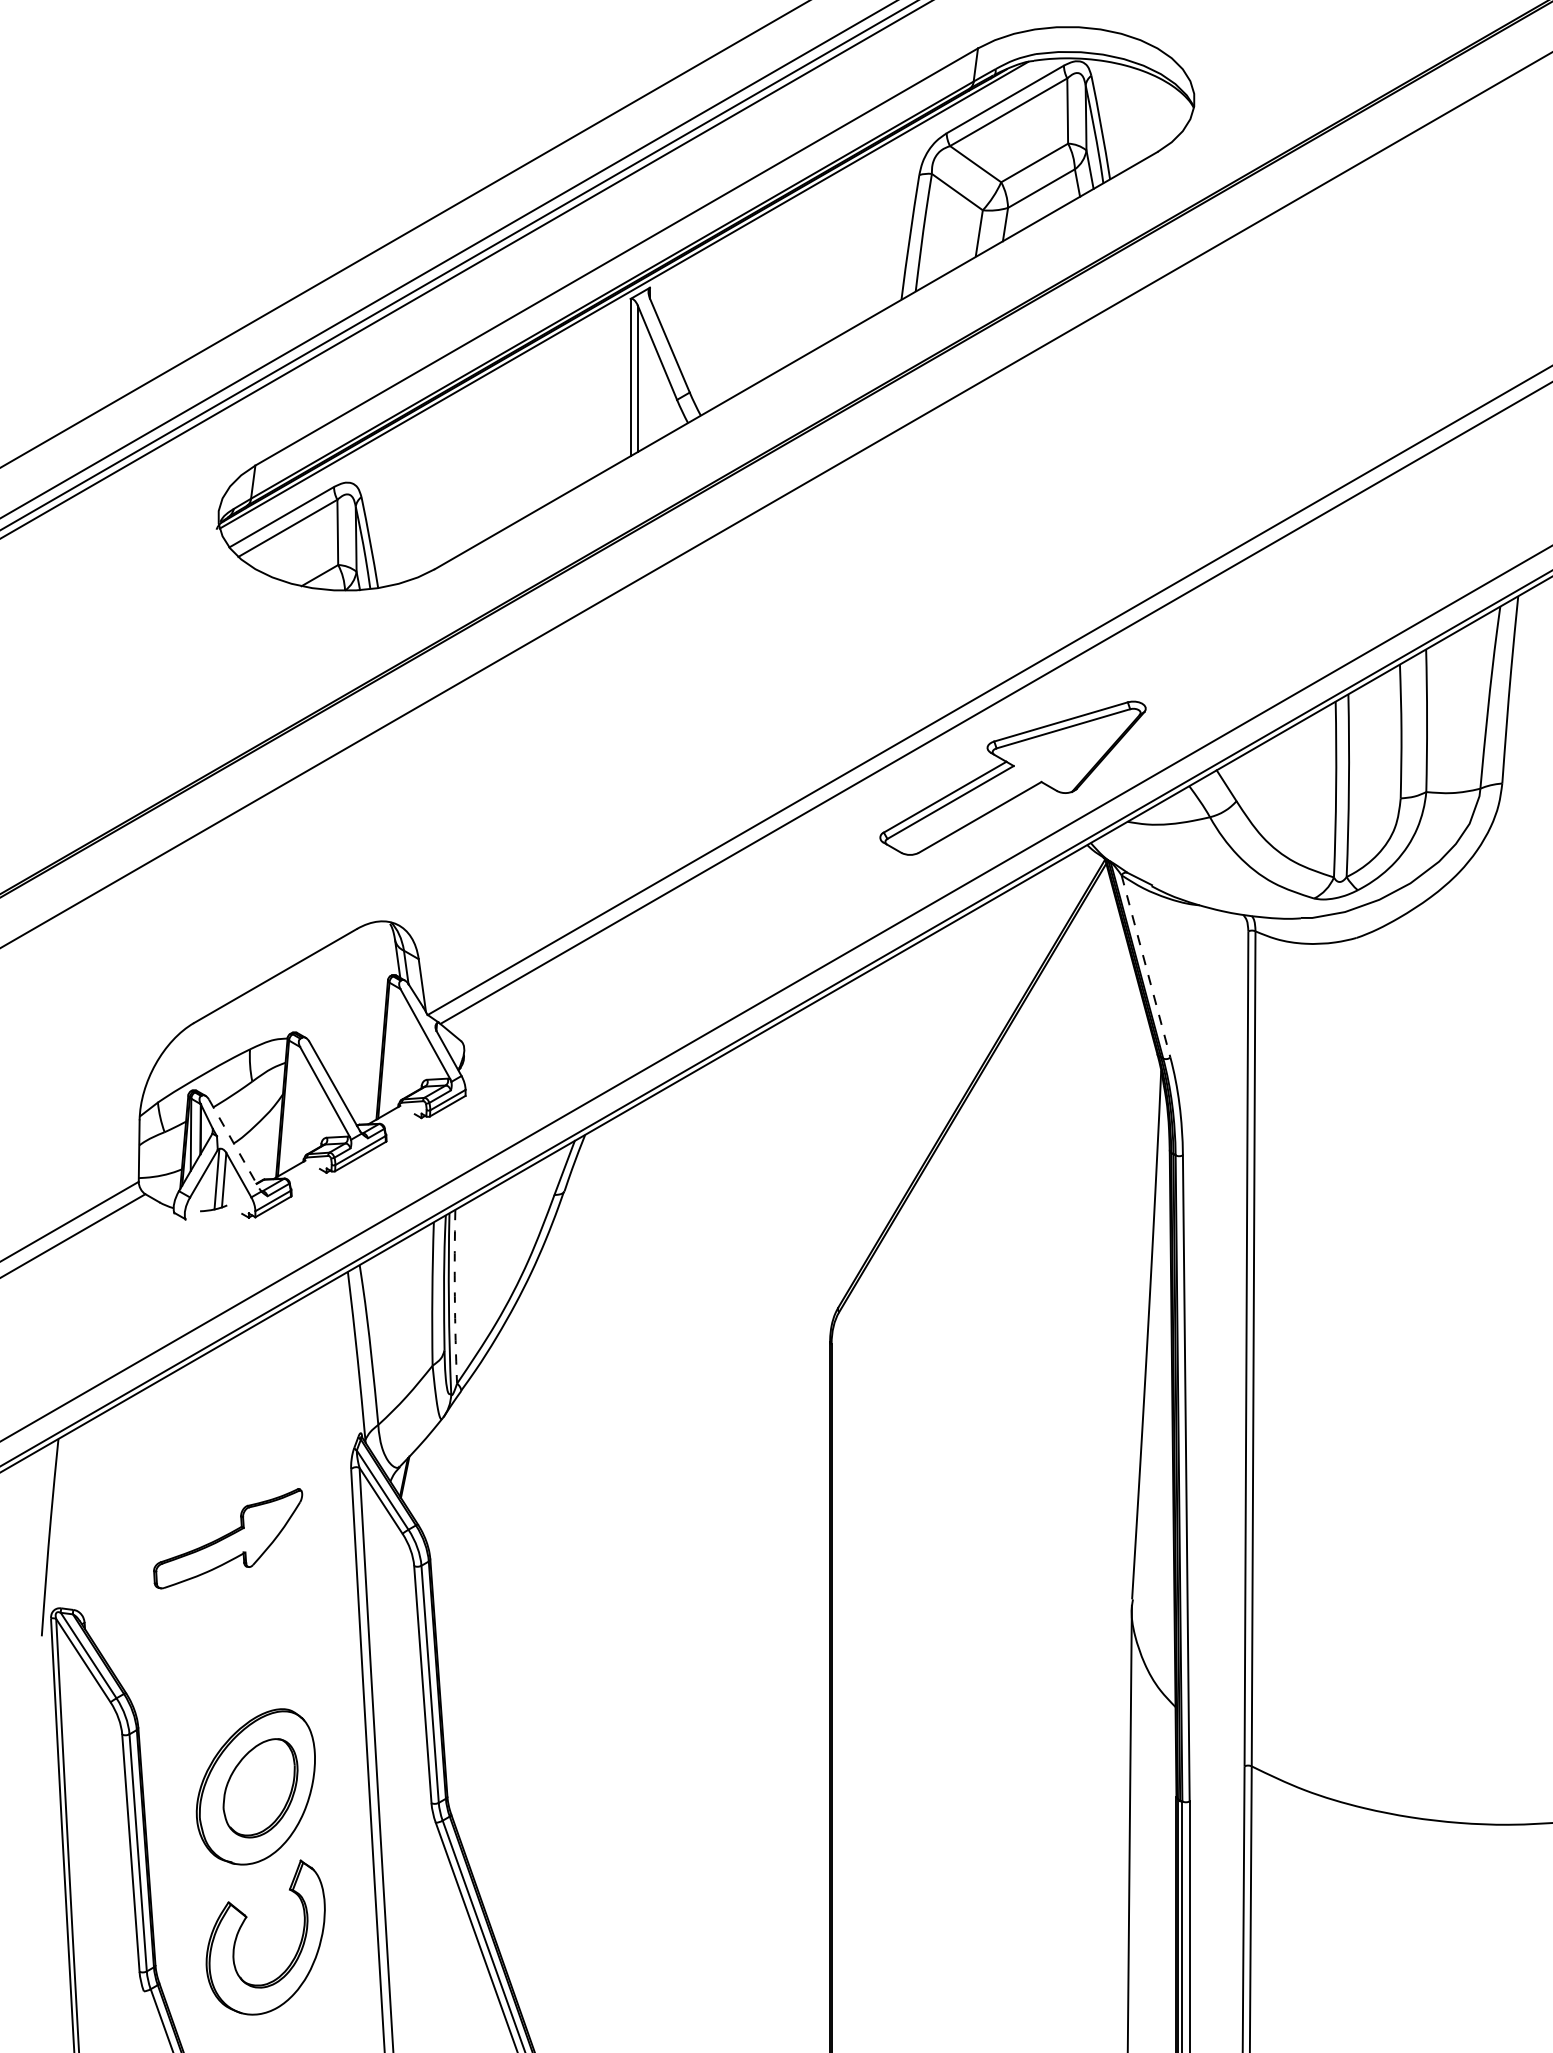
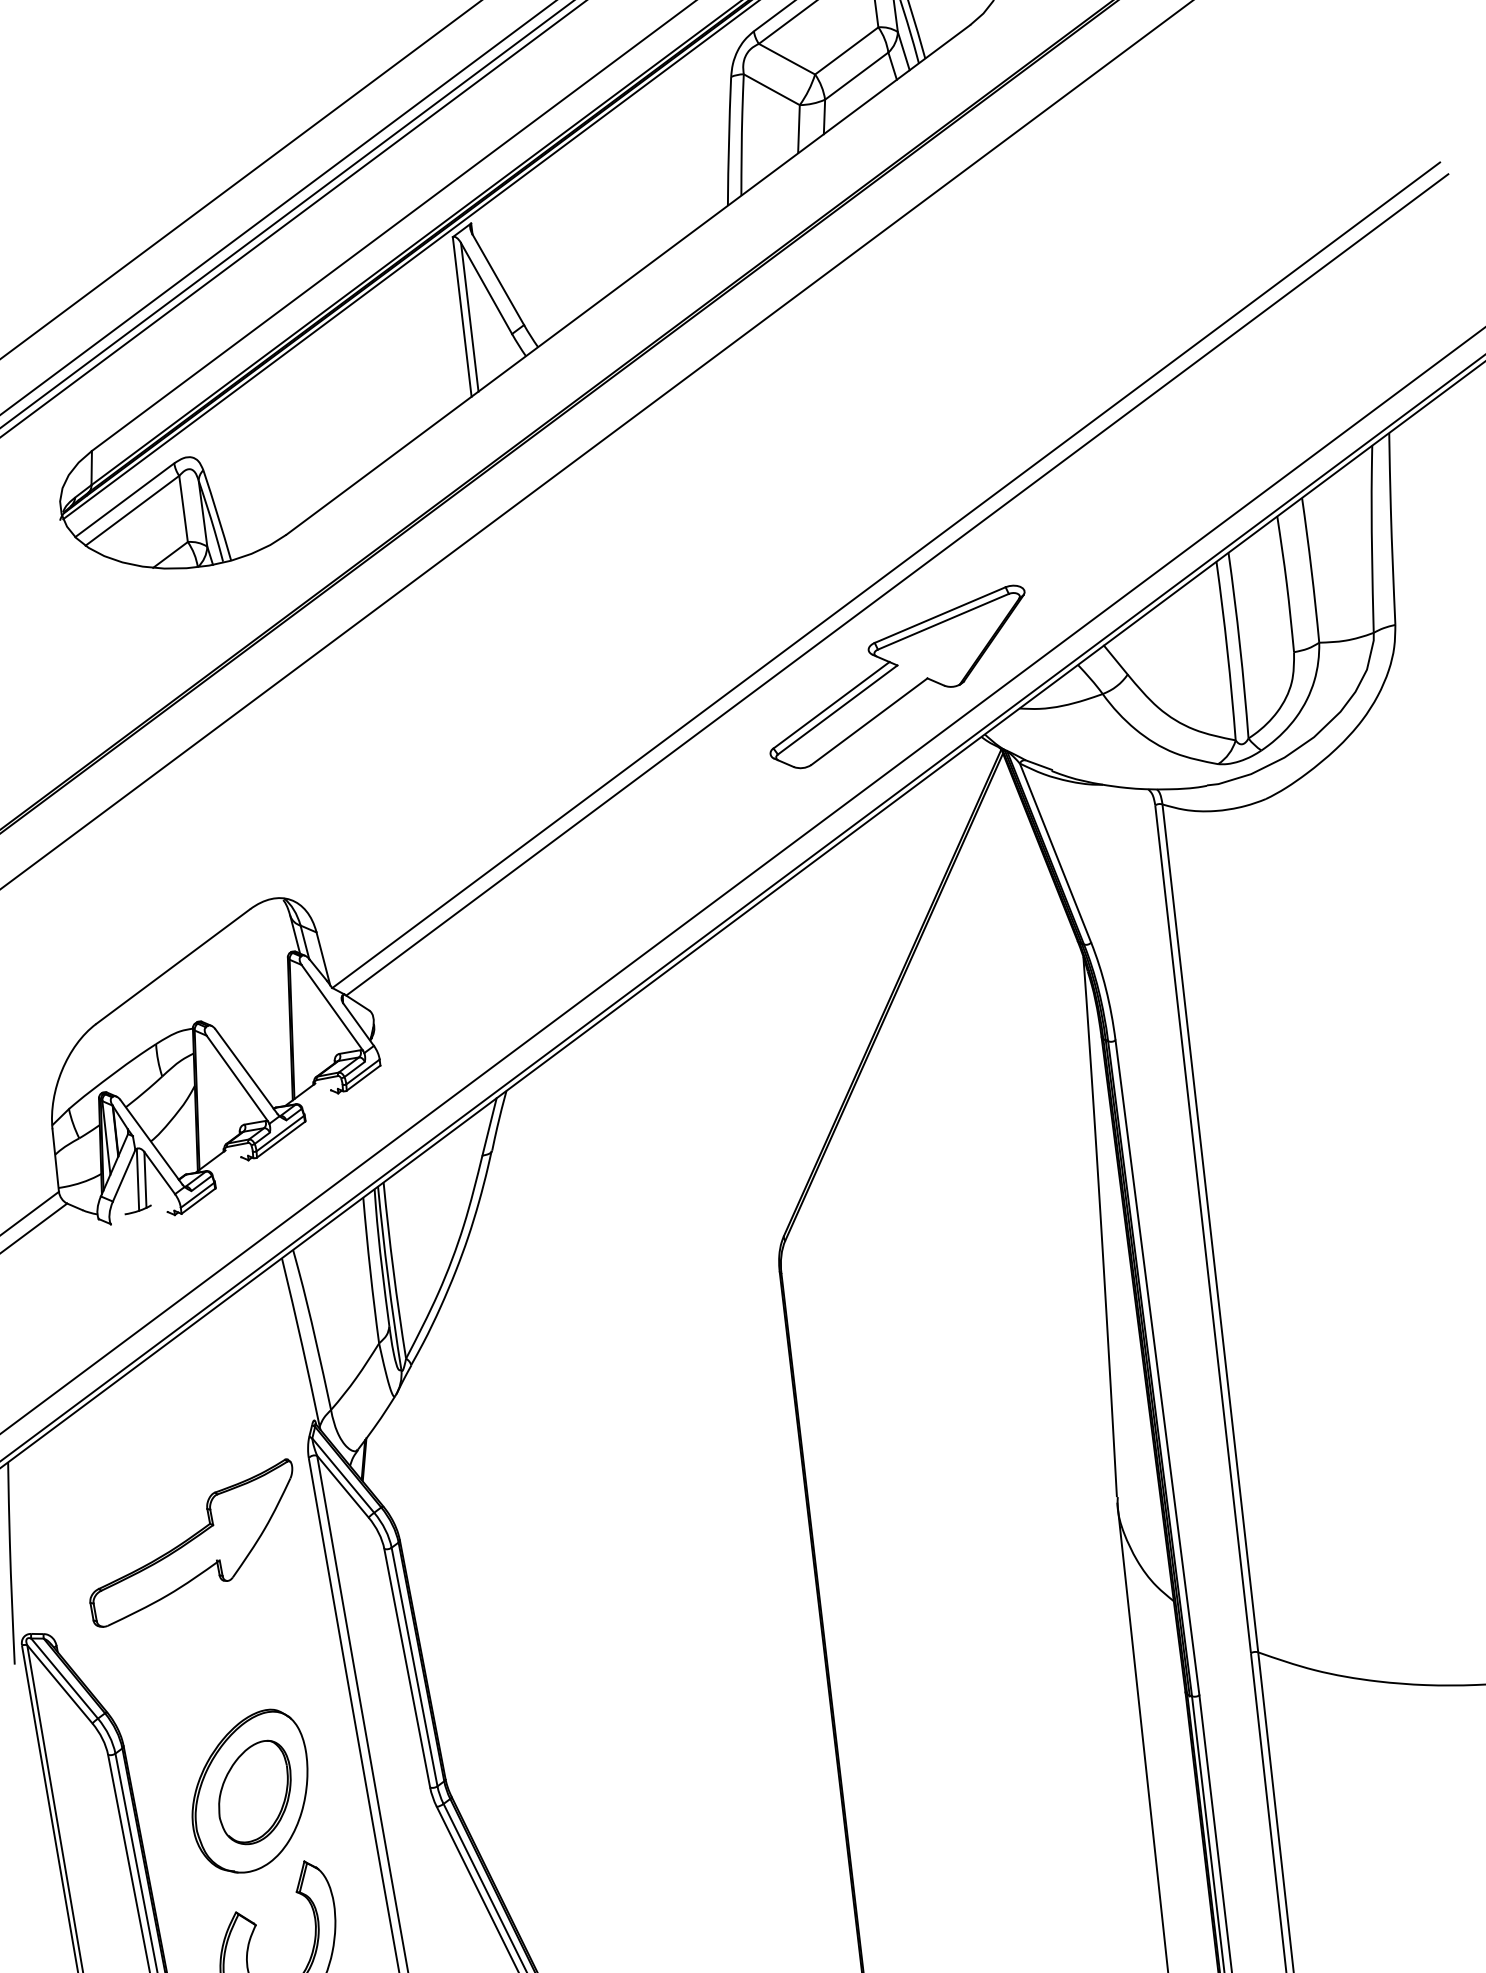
line: (1146, 966) -> (1056, 853), dashed -> solid
line: (234, 1144) -> (151, 1142), dashed -> solid
arc: (454, 1296) -> (393, 1270), dashed -> solid
part: (227, 1538) -> (191, 1543), size x1.43

